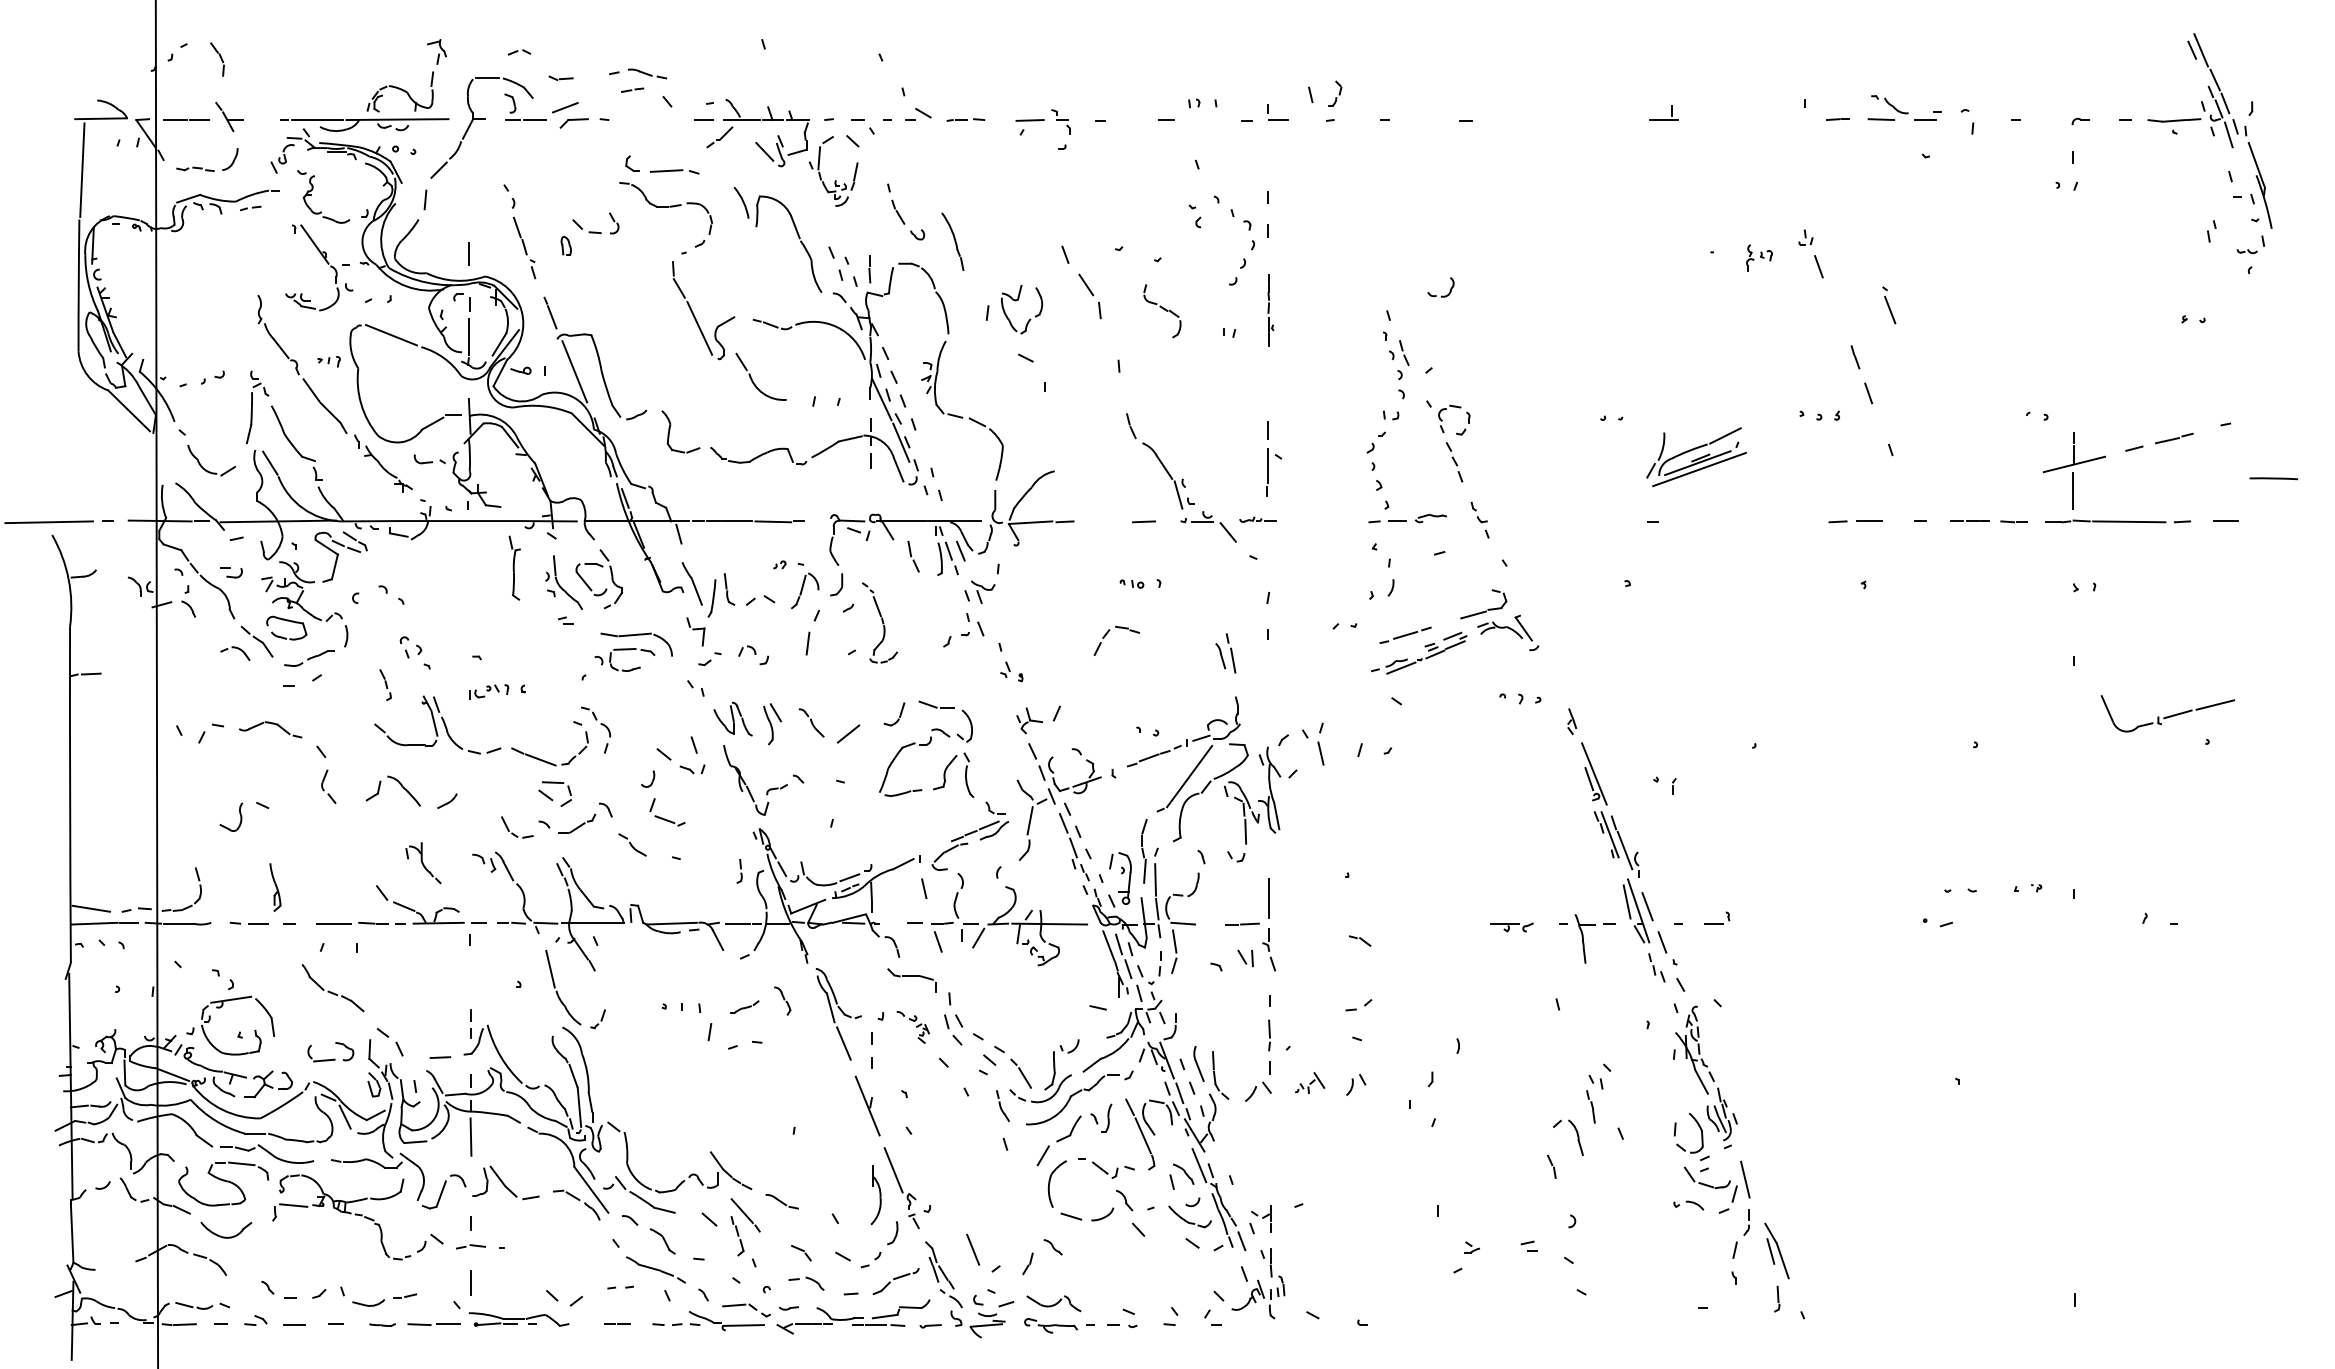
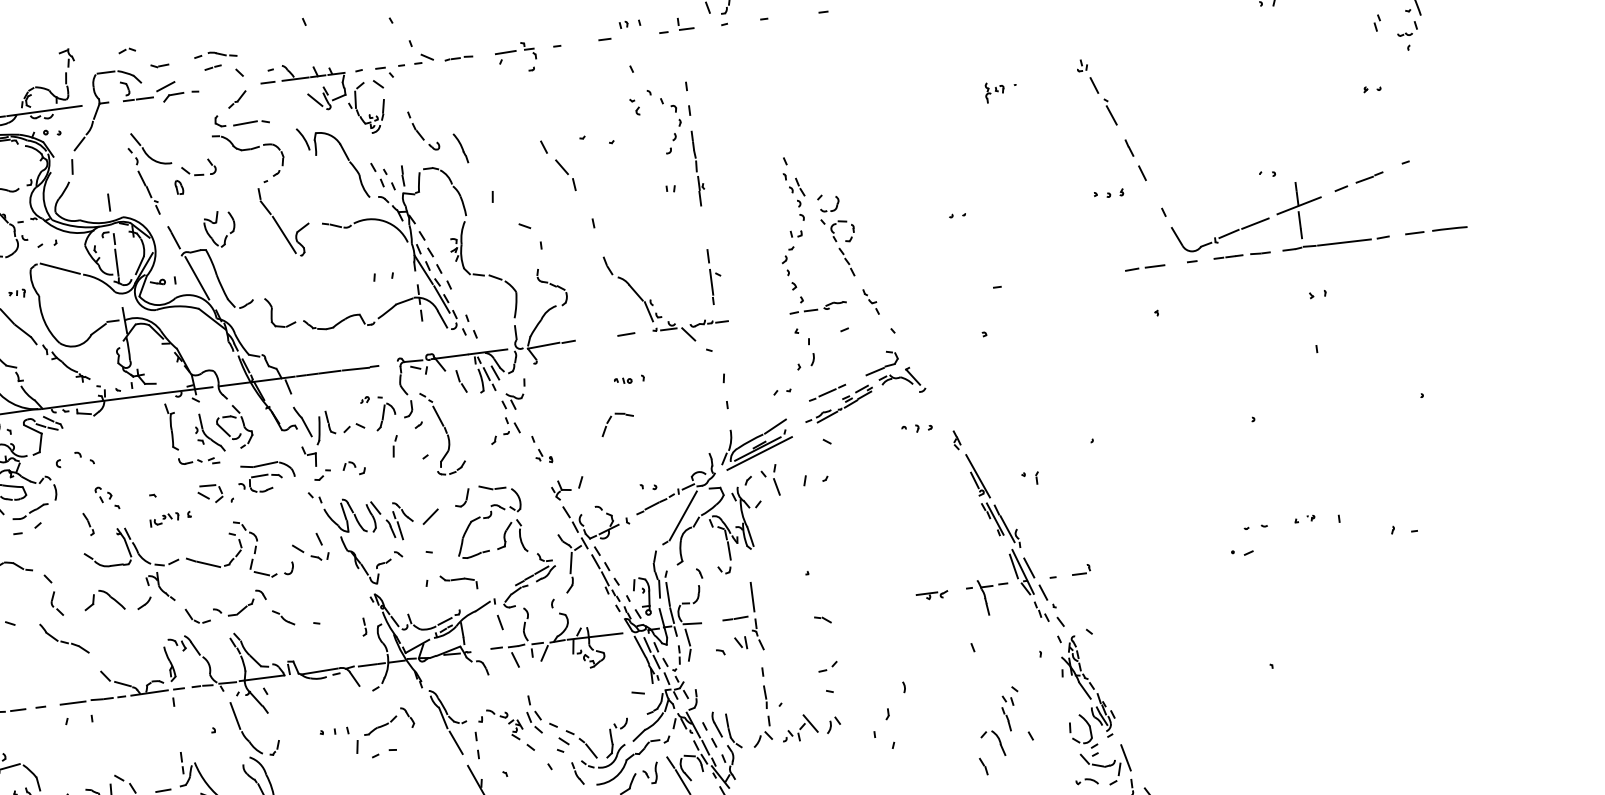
part: (719, 137) -> (237, 99), moved
part: (952, 241) -> (460, 148), size x0.71
part: (1759, 257) -> (994, 91), moved
part: (1441, 295) -> (830, 210), moved
part: (1018, 300) -> (216, 222), moved
part: (1889, 305) -> (1110, 112), moved
part: (1270, 310) -> (698, 168), size x1.43
part: (1162, 311) -> (552, 287), moved
part: (753, 380) -> (146, 152), moved
part: (1696, 457) -> (756, 445), moved
part: (429, 459) -> (190, 460), moved
line: (2273, 478) -> (1449, 228), moved
part: (1257, 519) -> (708, 322), size x1.43
part: (879, 622) -> (442, 432), size x1.43
part: (812, 632) -> (394, 446), size x0.62
part: (1225, 653) -> (394, 526), moved
part: (2167, 713) -> (1221, 234), moved
part: (732, 718) -> (344, 516), size x1.43
part: (554, 794) -> (209, 494), moved
part: (665, 818) -> (262, 572), moved
part: (423, 863) -> (160, 587), moved
part: (275, 887) -> (170, 663), moved
part: (911, 980) -> (458, 582), moved
part: (332, 988) -> (64, 638), moved
part: (744, 1006) -> (380, 725), size x1.67
part: (912, 1027) -> (504, 724), size x1.43
part: (1309, 1082) -> (799, 727), size x1.67

